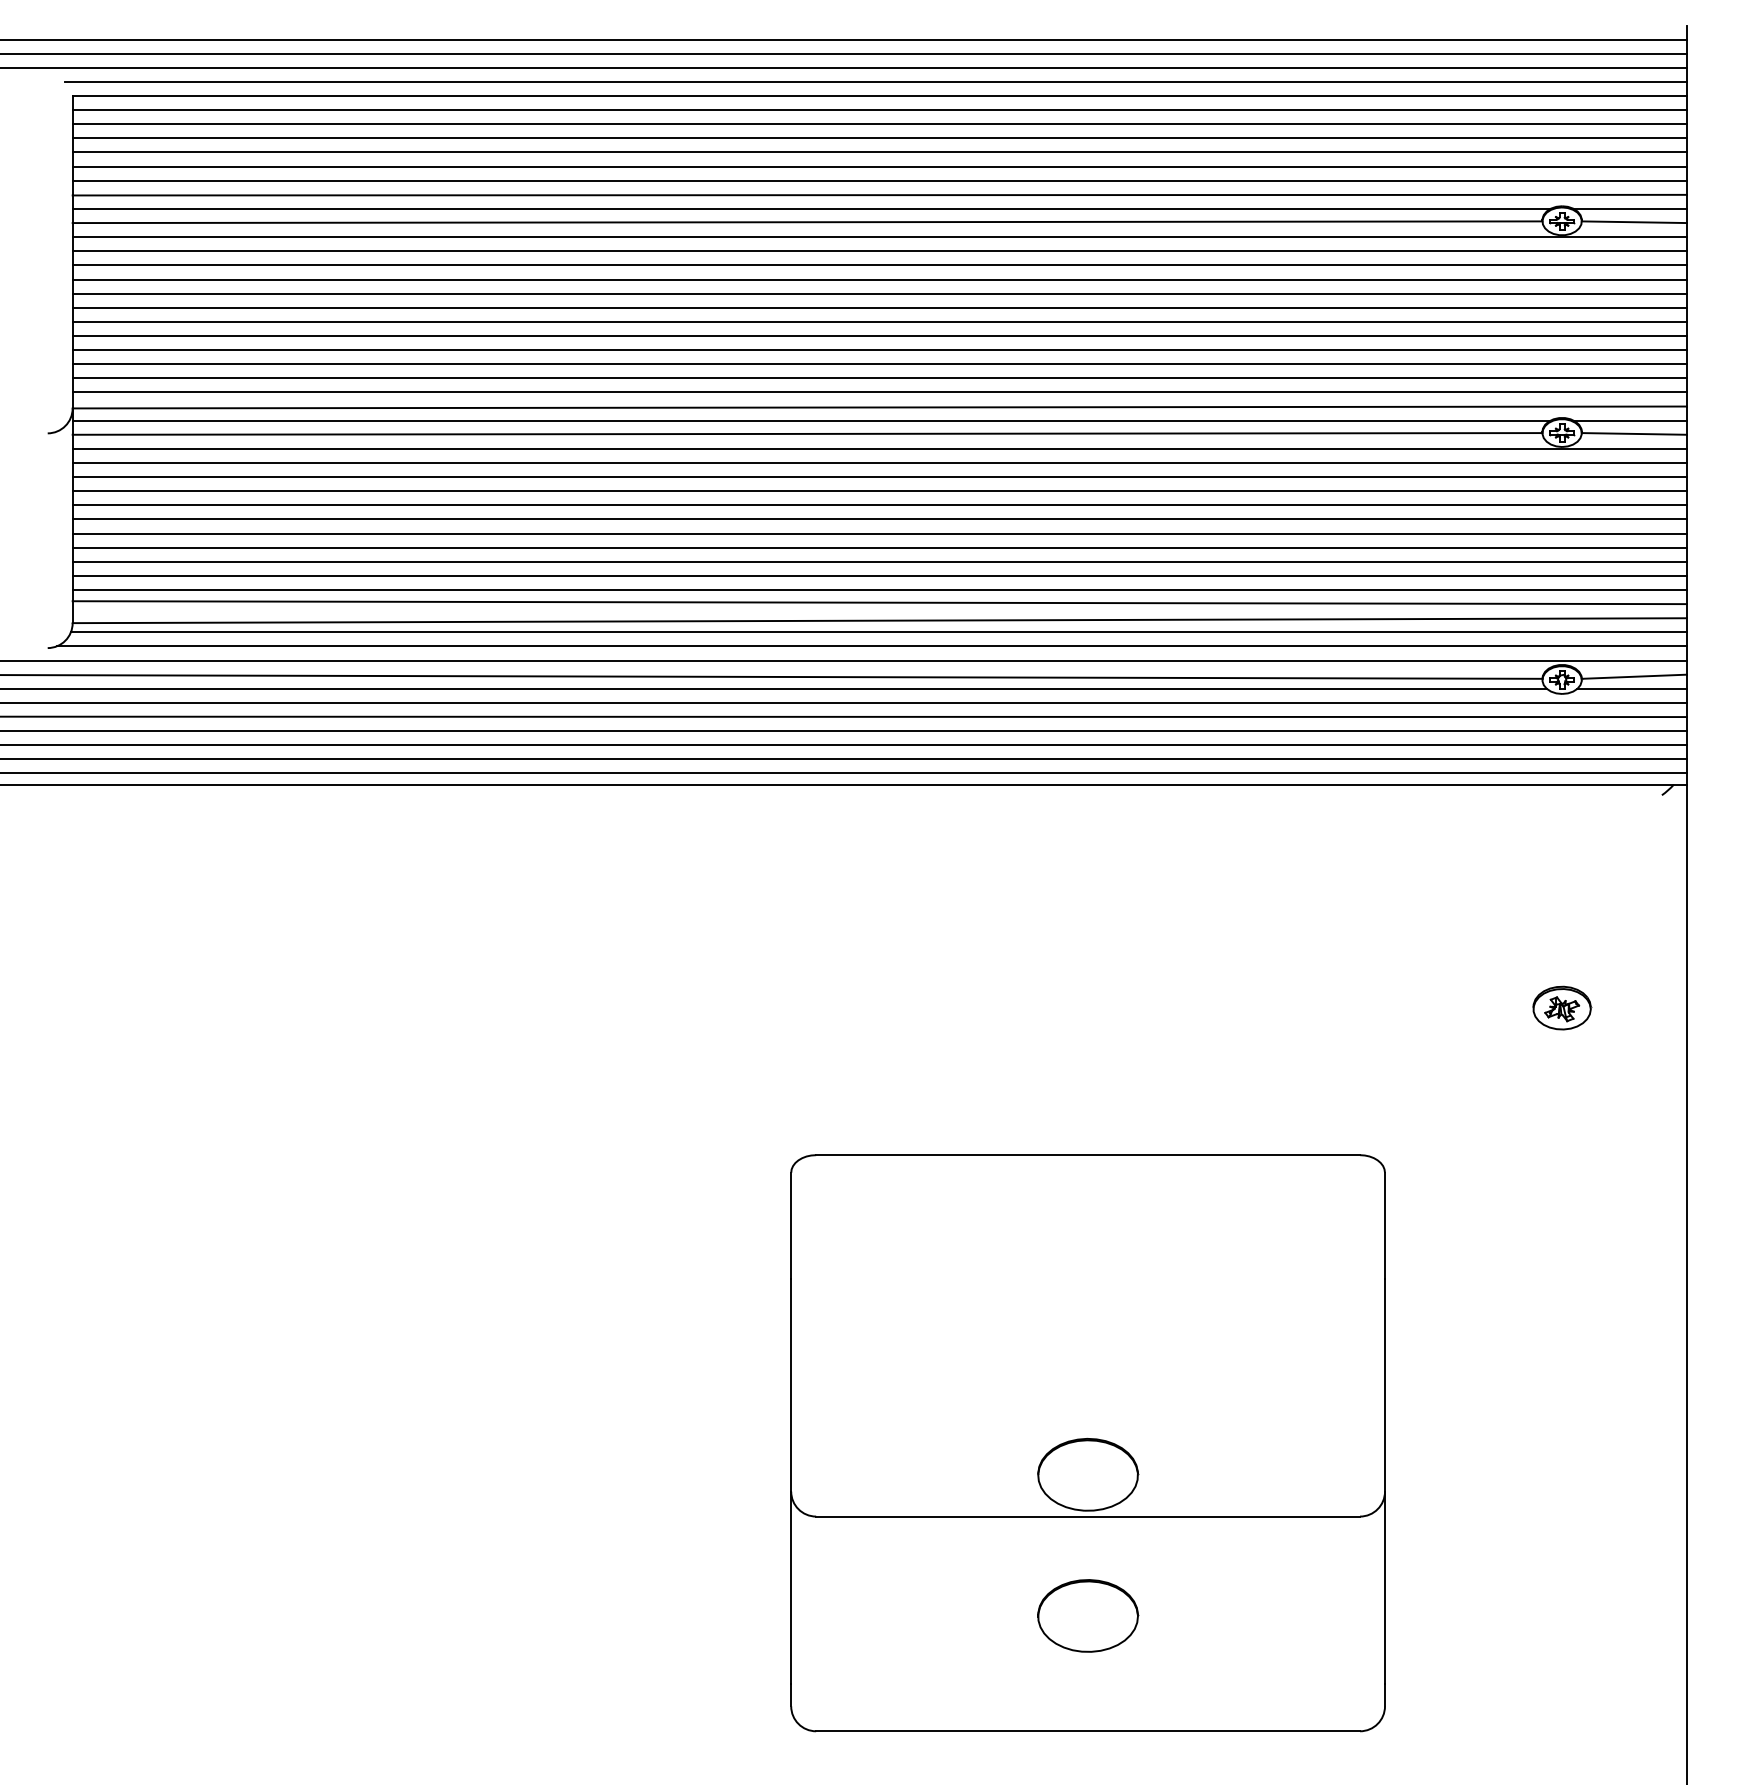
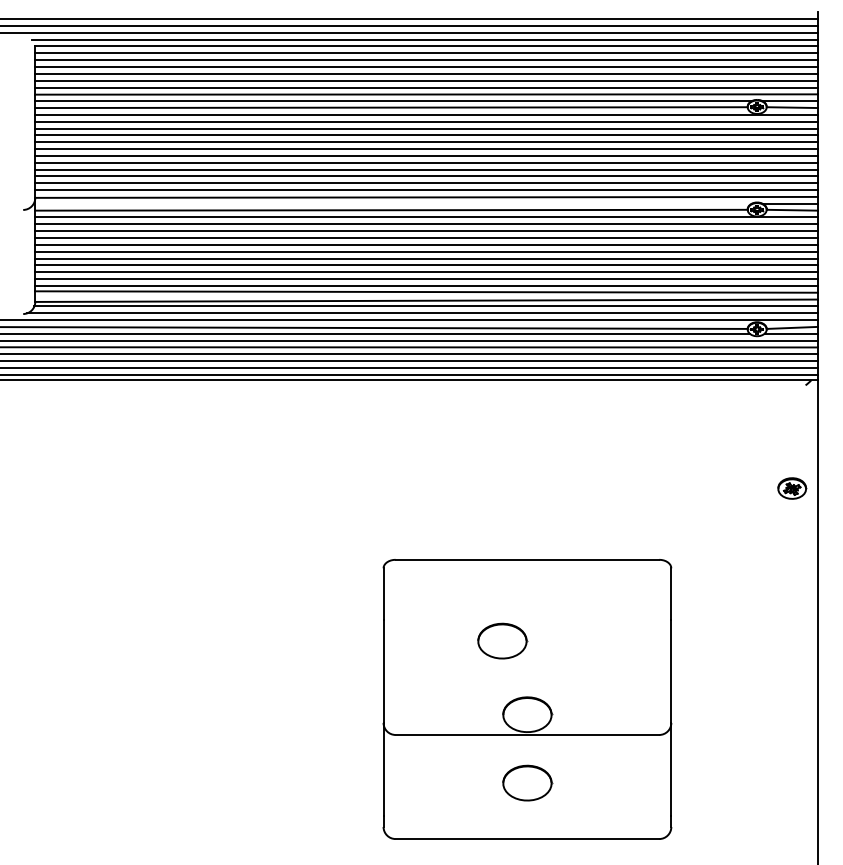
line: (811, 420) -> (393, 203), removed
part: (1562, 1008) -> (792, 488), moved
part: (1036, 1321) -> (502, 640), added

